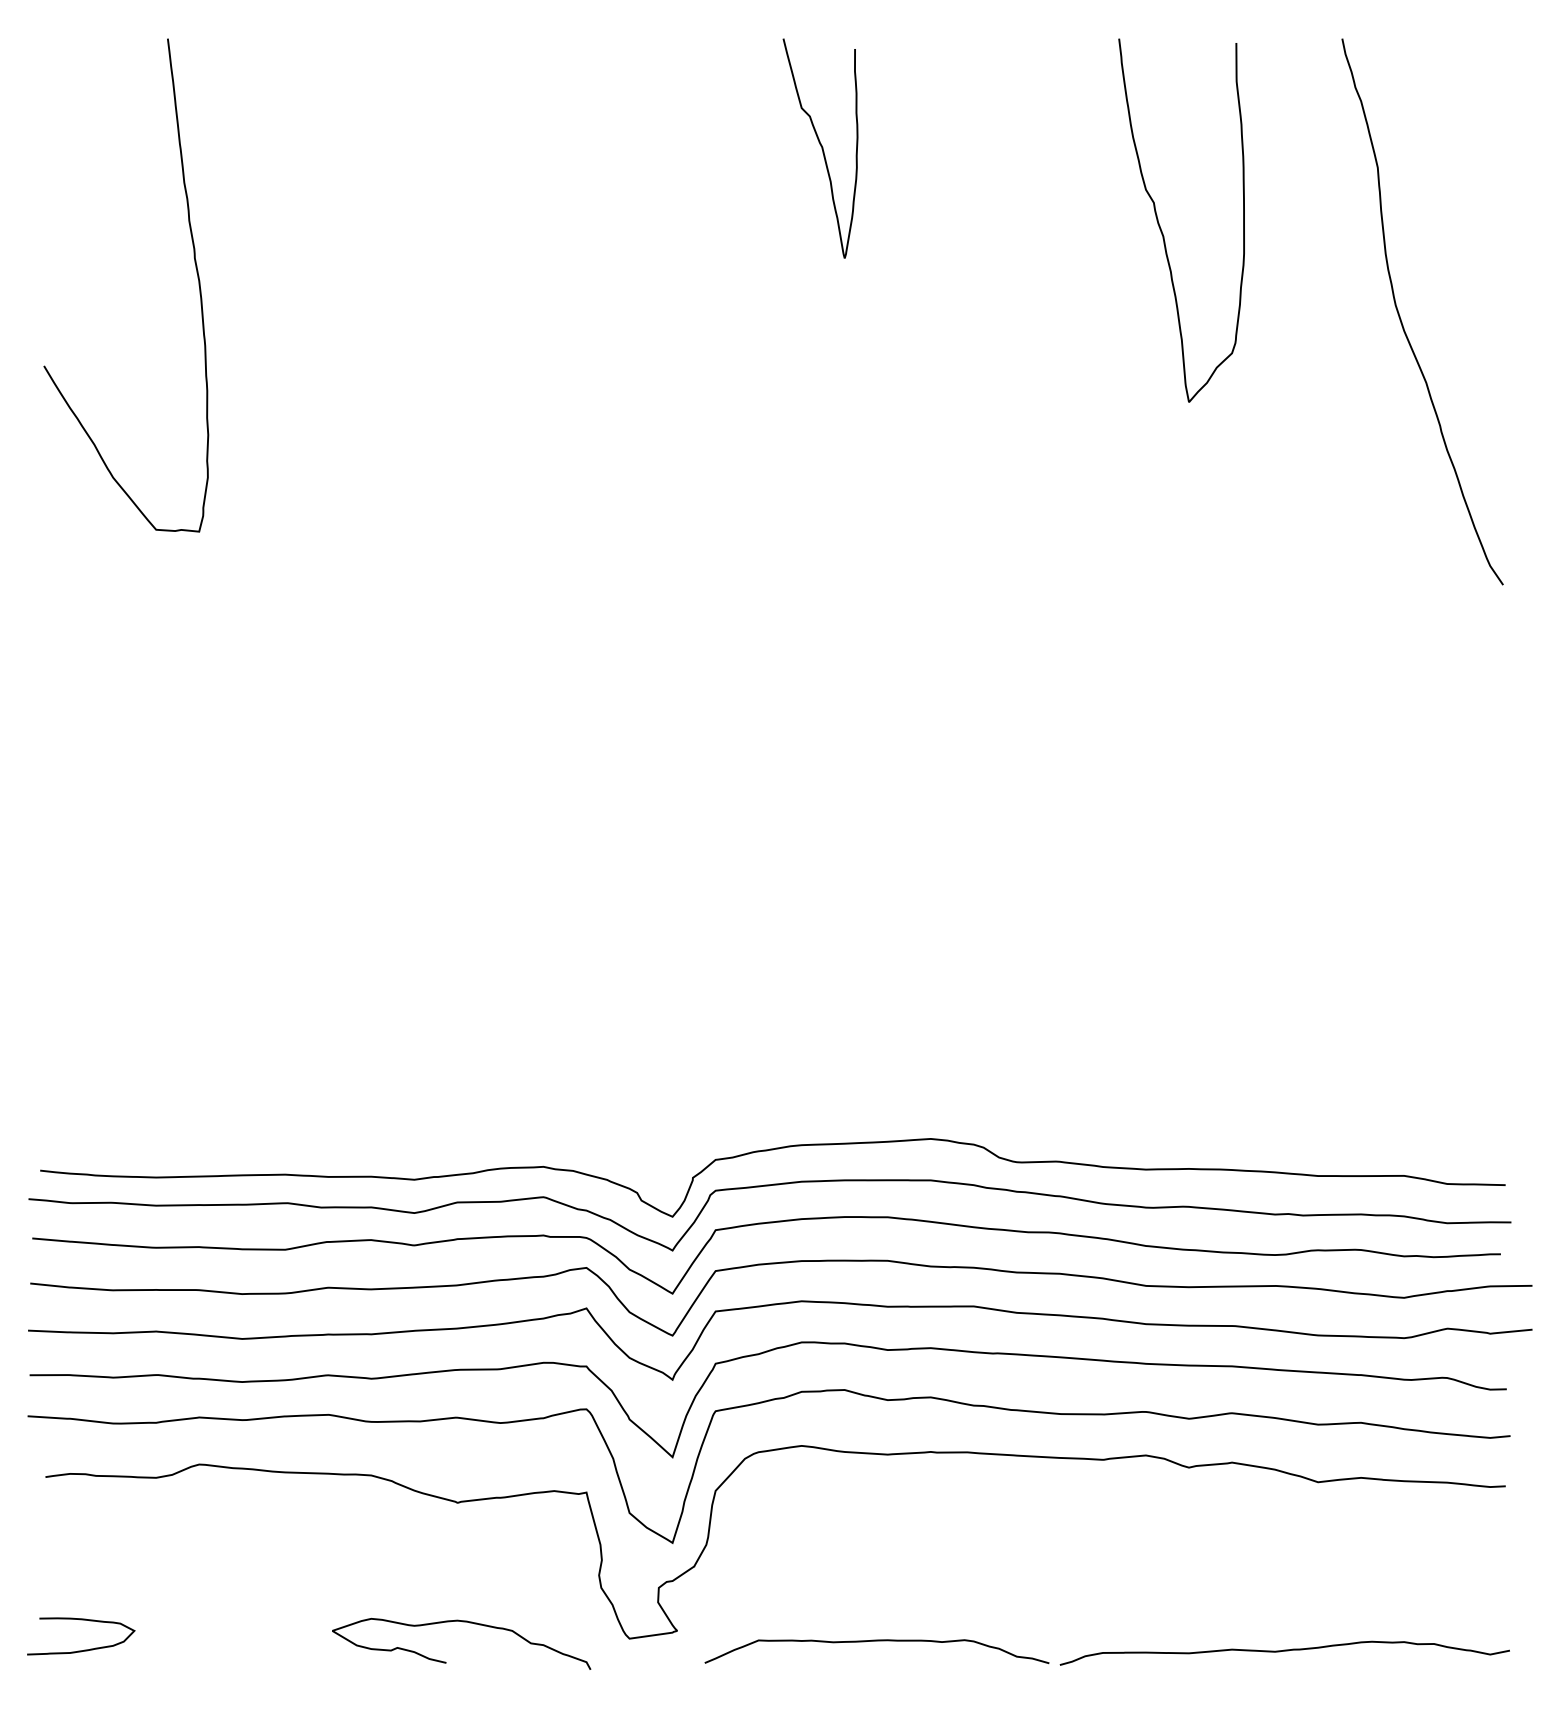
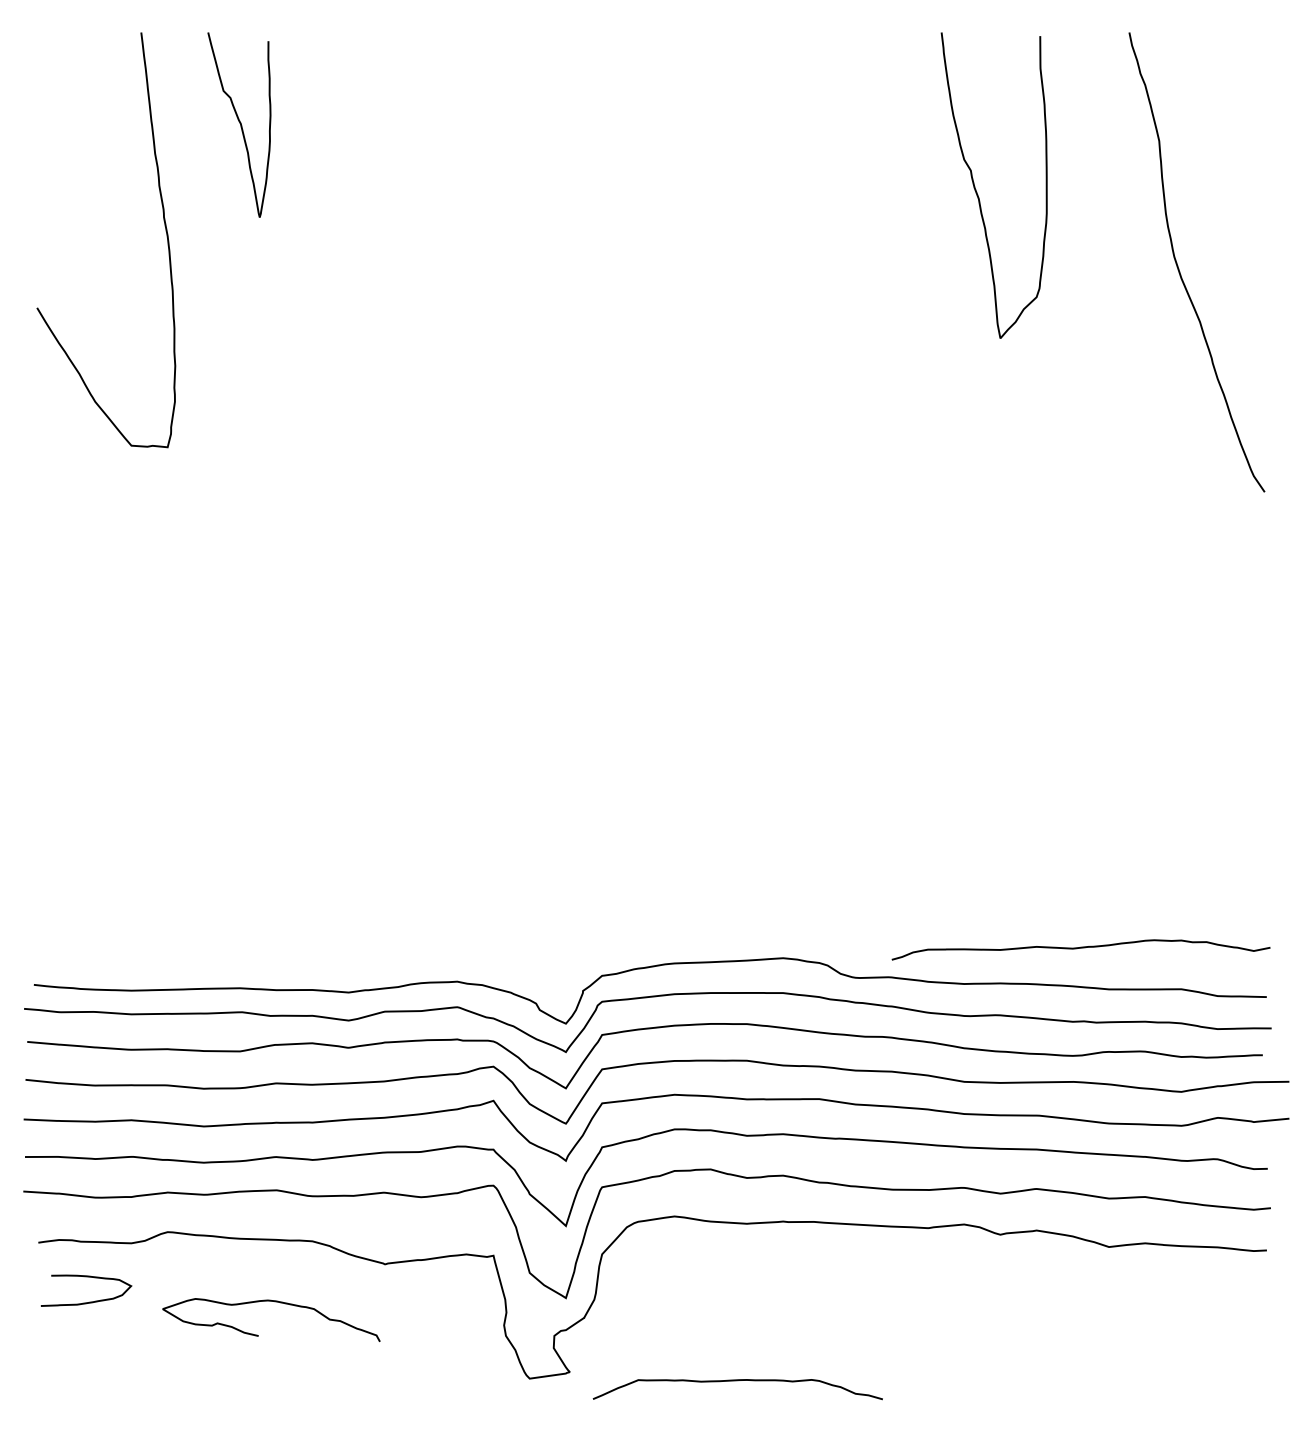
curve: (820, 146) -> (239, 123), moved
curve: (465, 1623) -> (274, 1302), moved
curve: (84, 1649) -> (89, 1301), moved
curve: (1284, 1651) -> (1080, 948), moved

